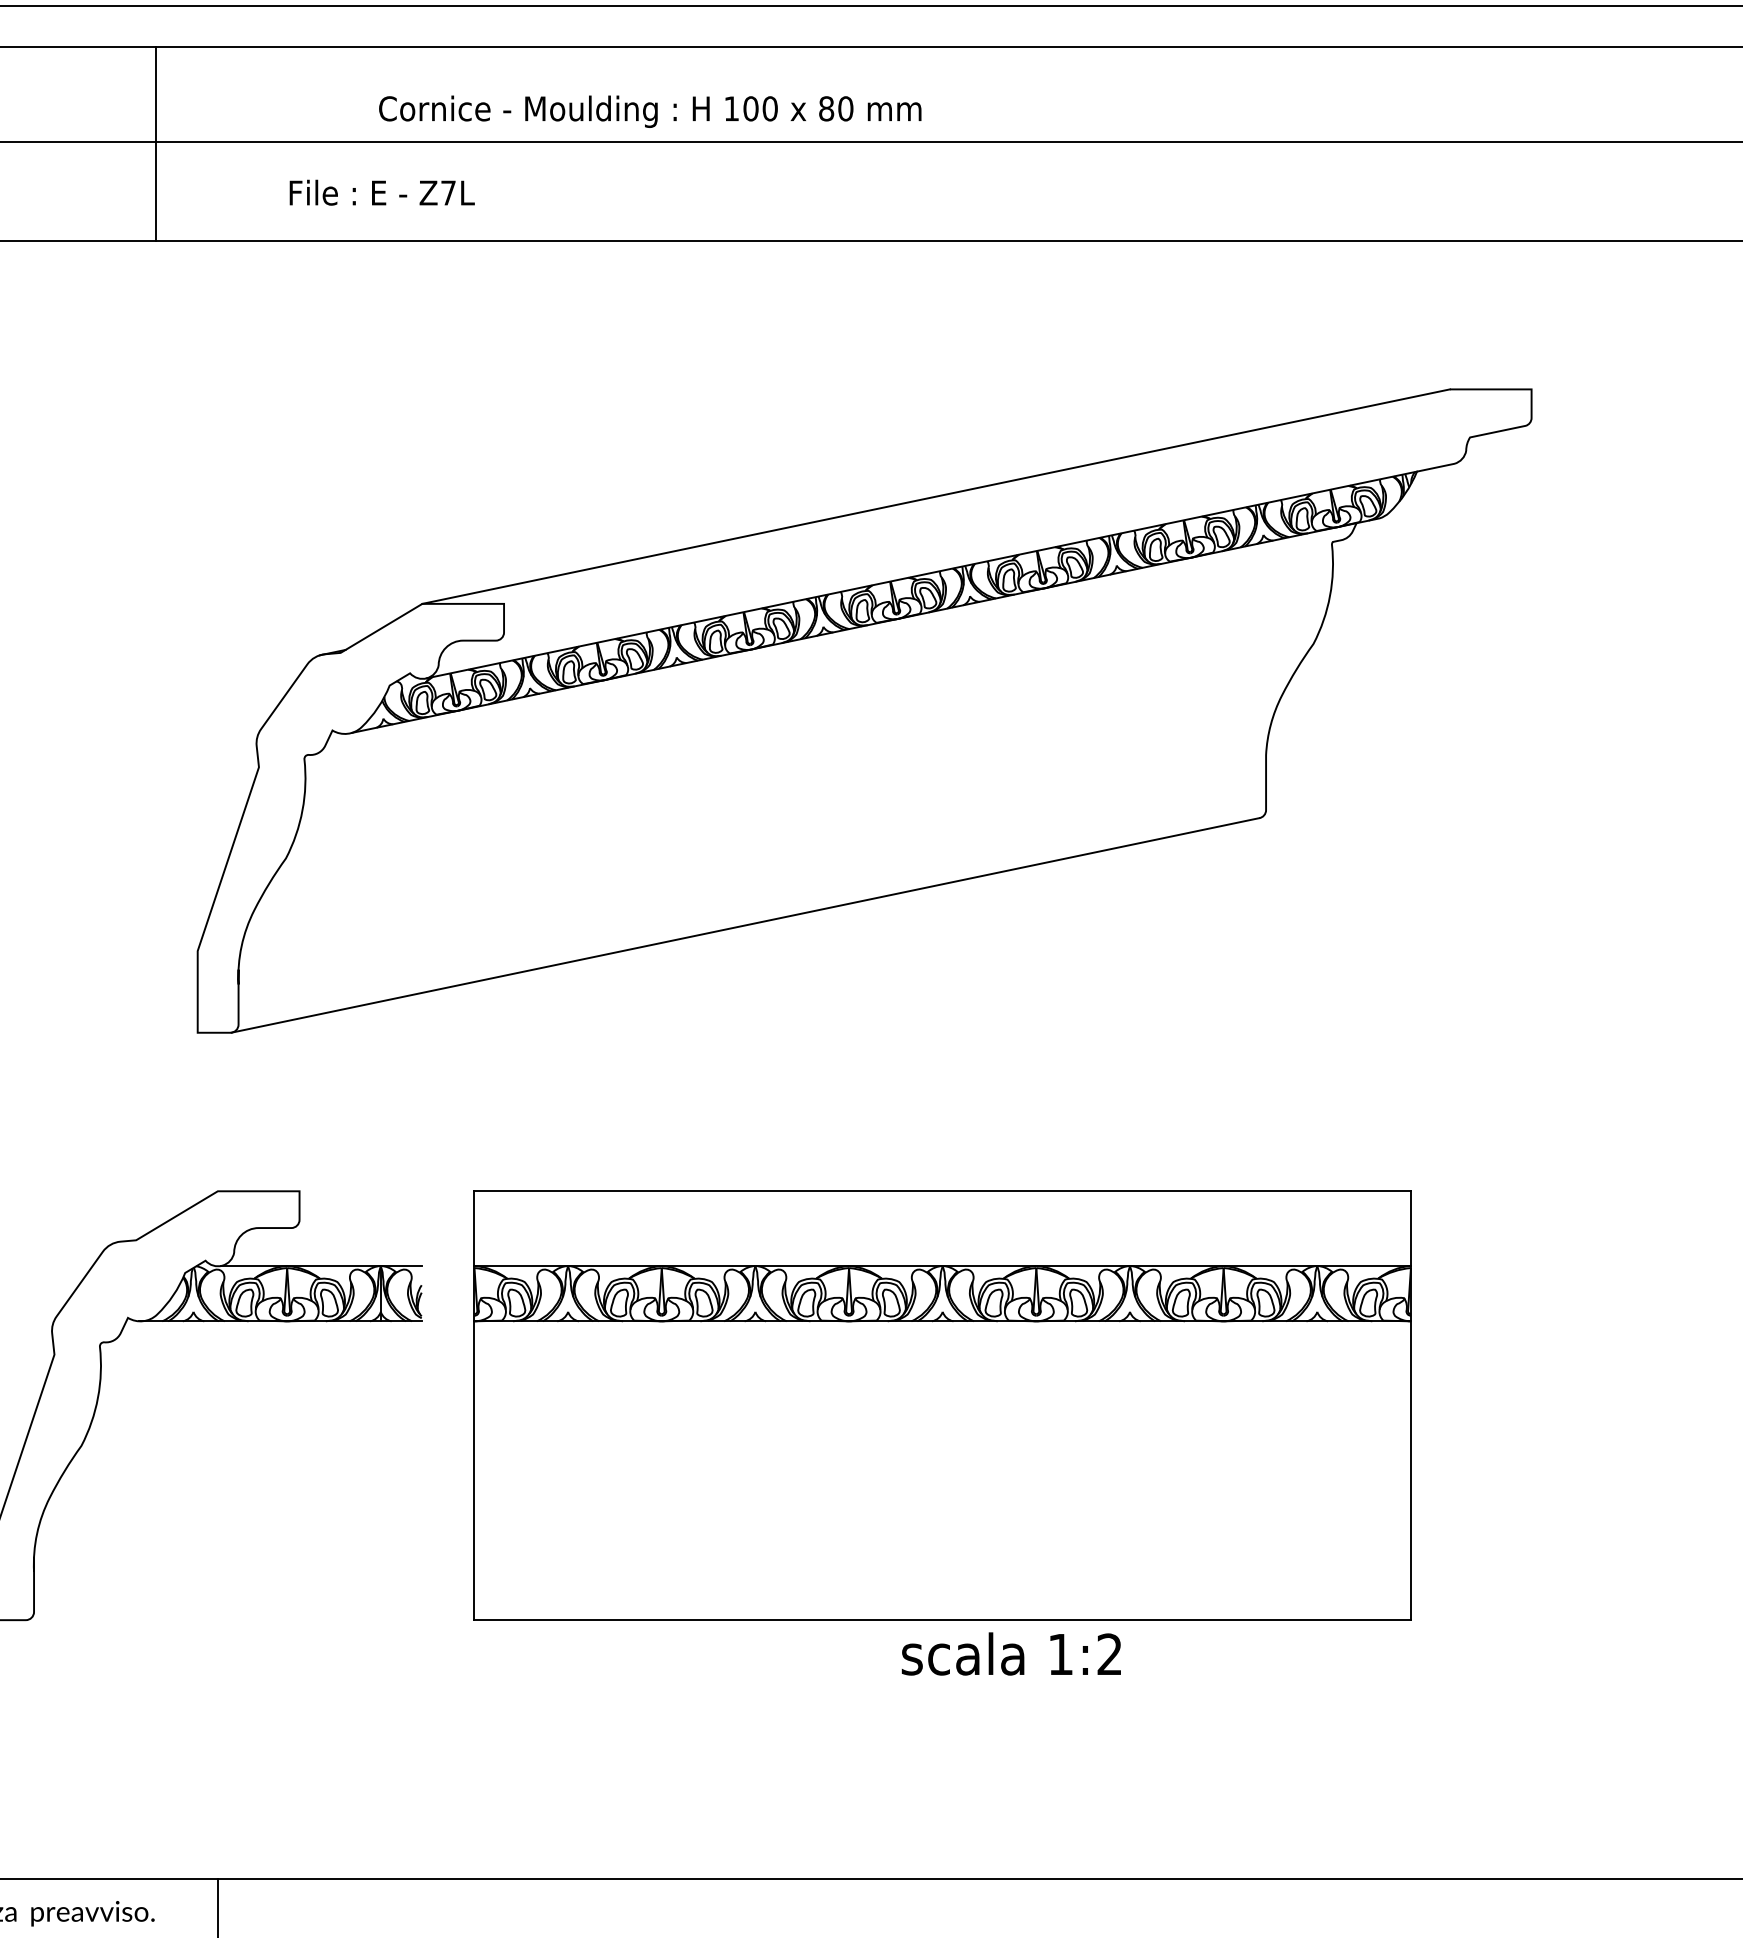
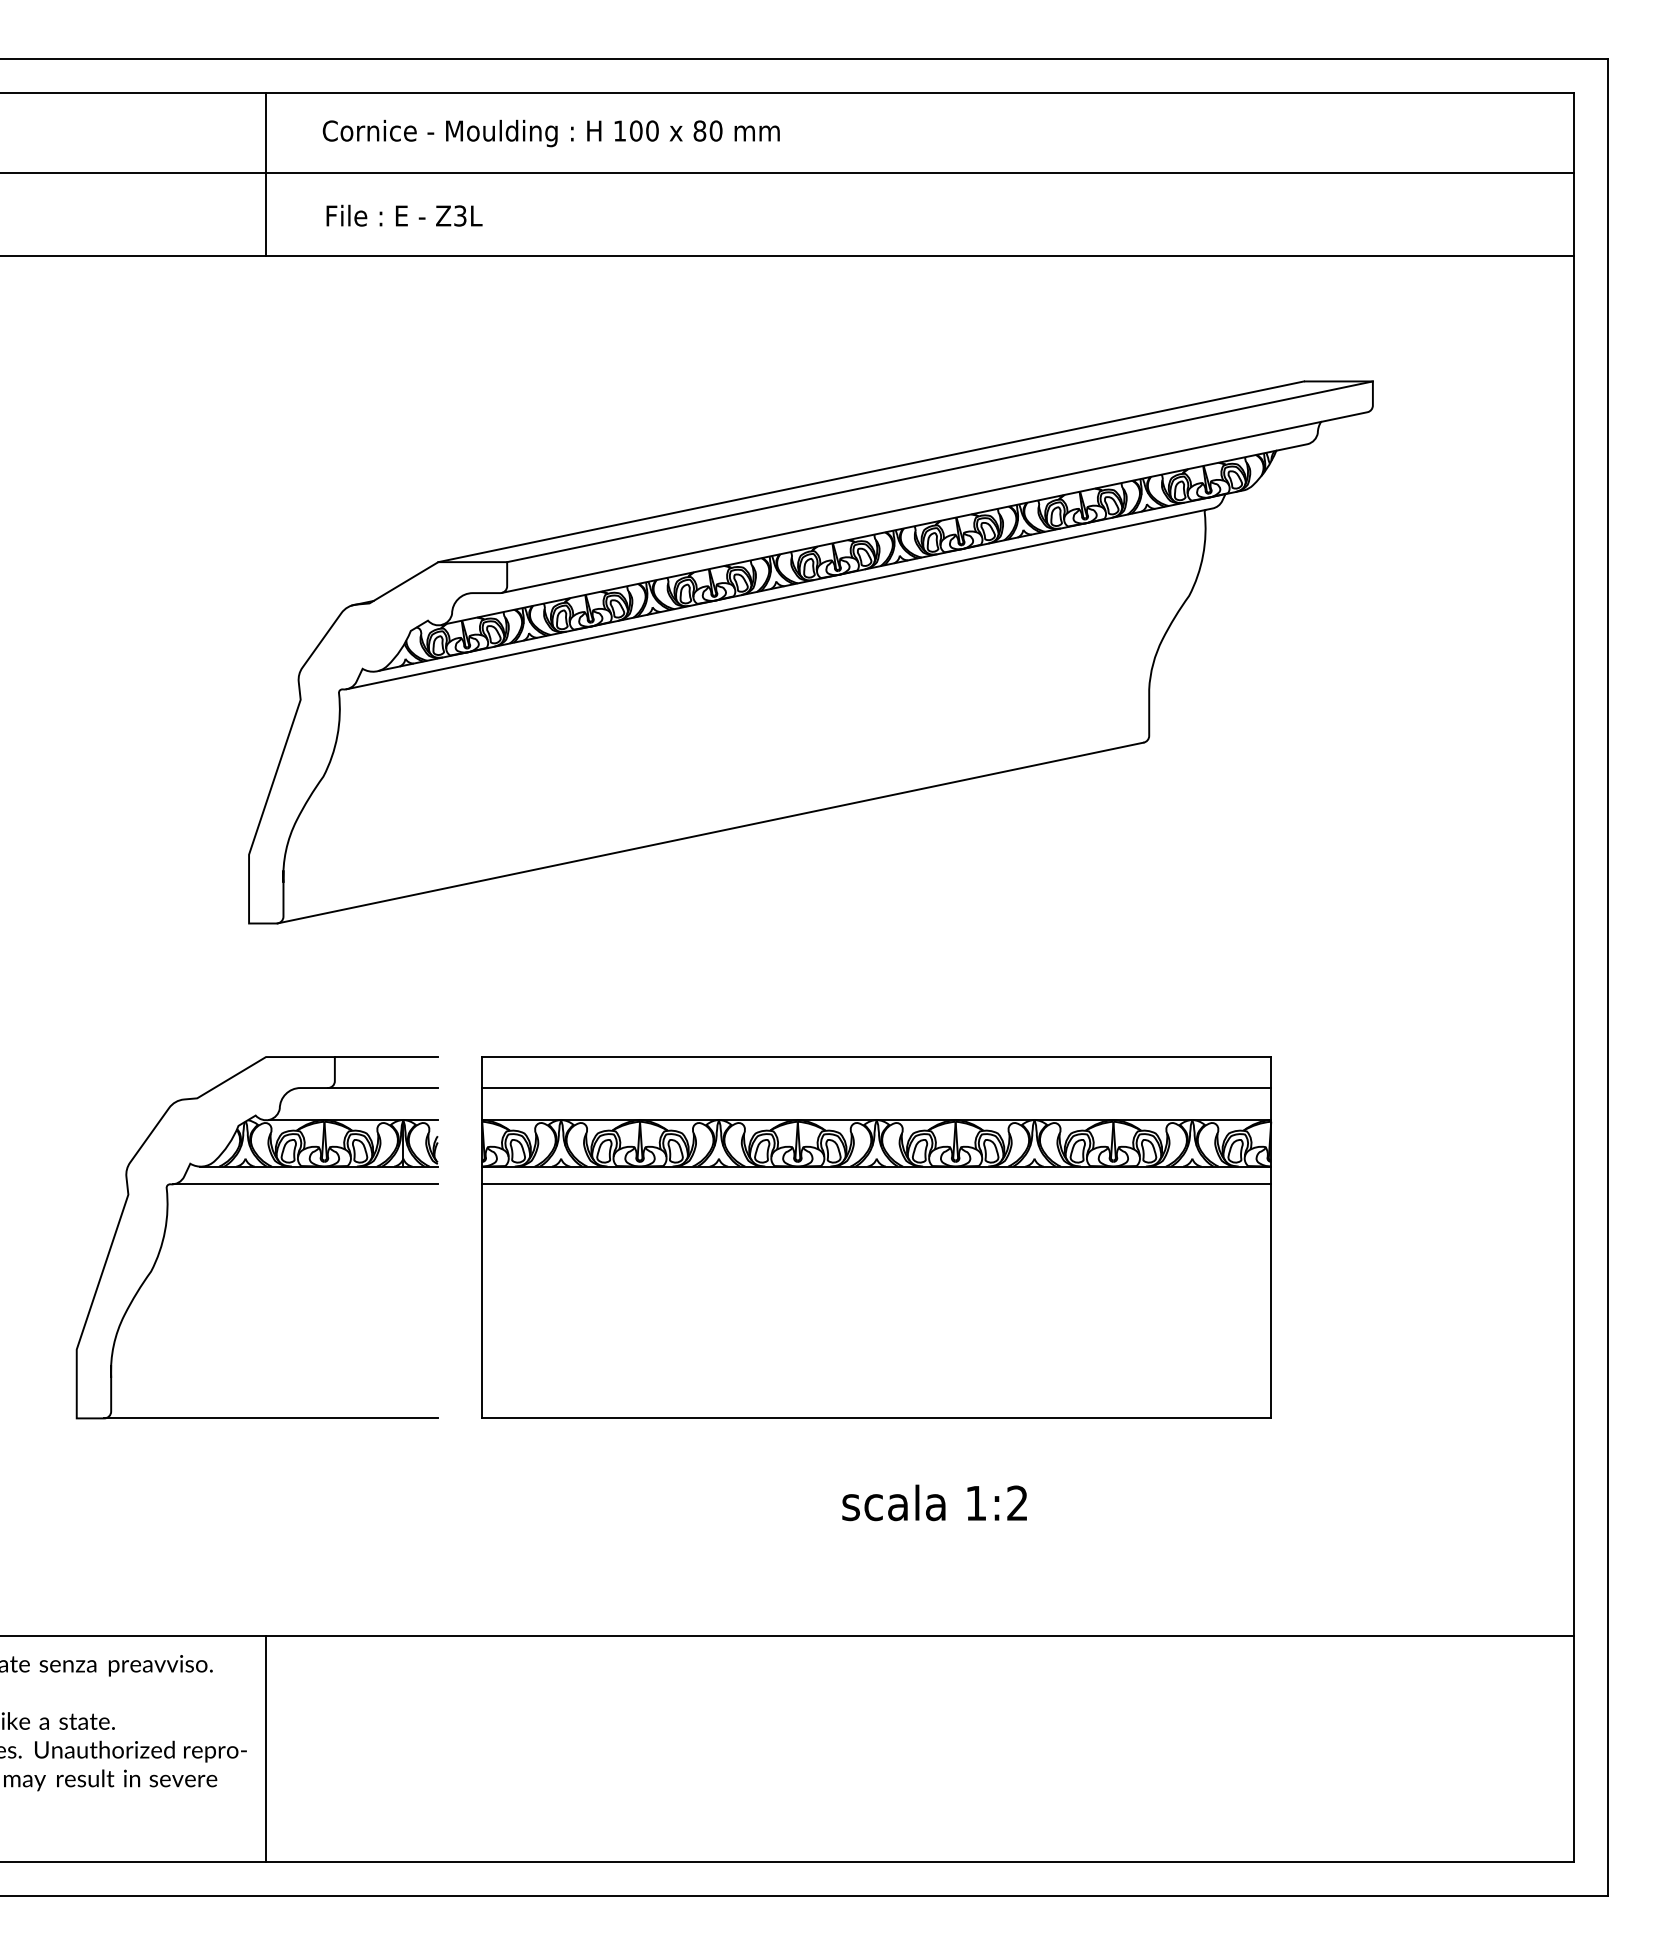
text: (649, 111) -> (550, 133), moved
line: (155, 143) -> (265, 174), moved
text: (448, 192) -> (460, 215), Z7L -> Z3L
line: (1017, 496) -> (939, 471), added
line: (983, 537) -> (911, 506), added
line: (822, 648) -> (775, 599), added
line: (359, 1191) -> (385, 1057), added
line: (356, 1228) -> (382, 1088), added
line: (942, 1228) -> (876, 1088), added
line: (263, 1342) -> (304, 1184), added
line: (942, 1342) -> (876, 1184), added
line: (223, 1620) -> (270, 1418), added
text: (1011, 1653) -> (934, 1502), moved

